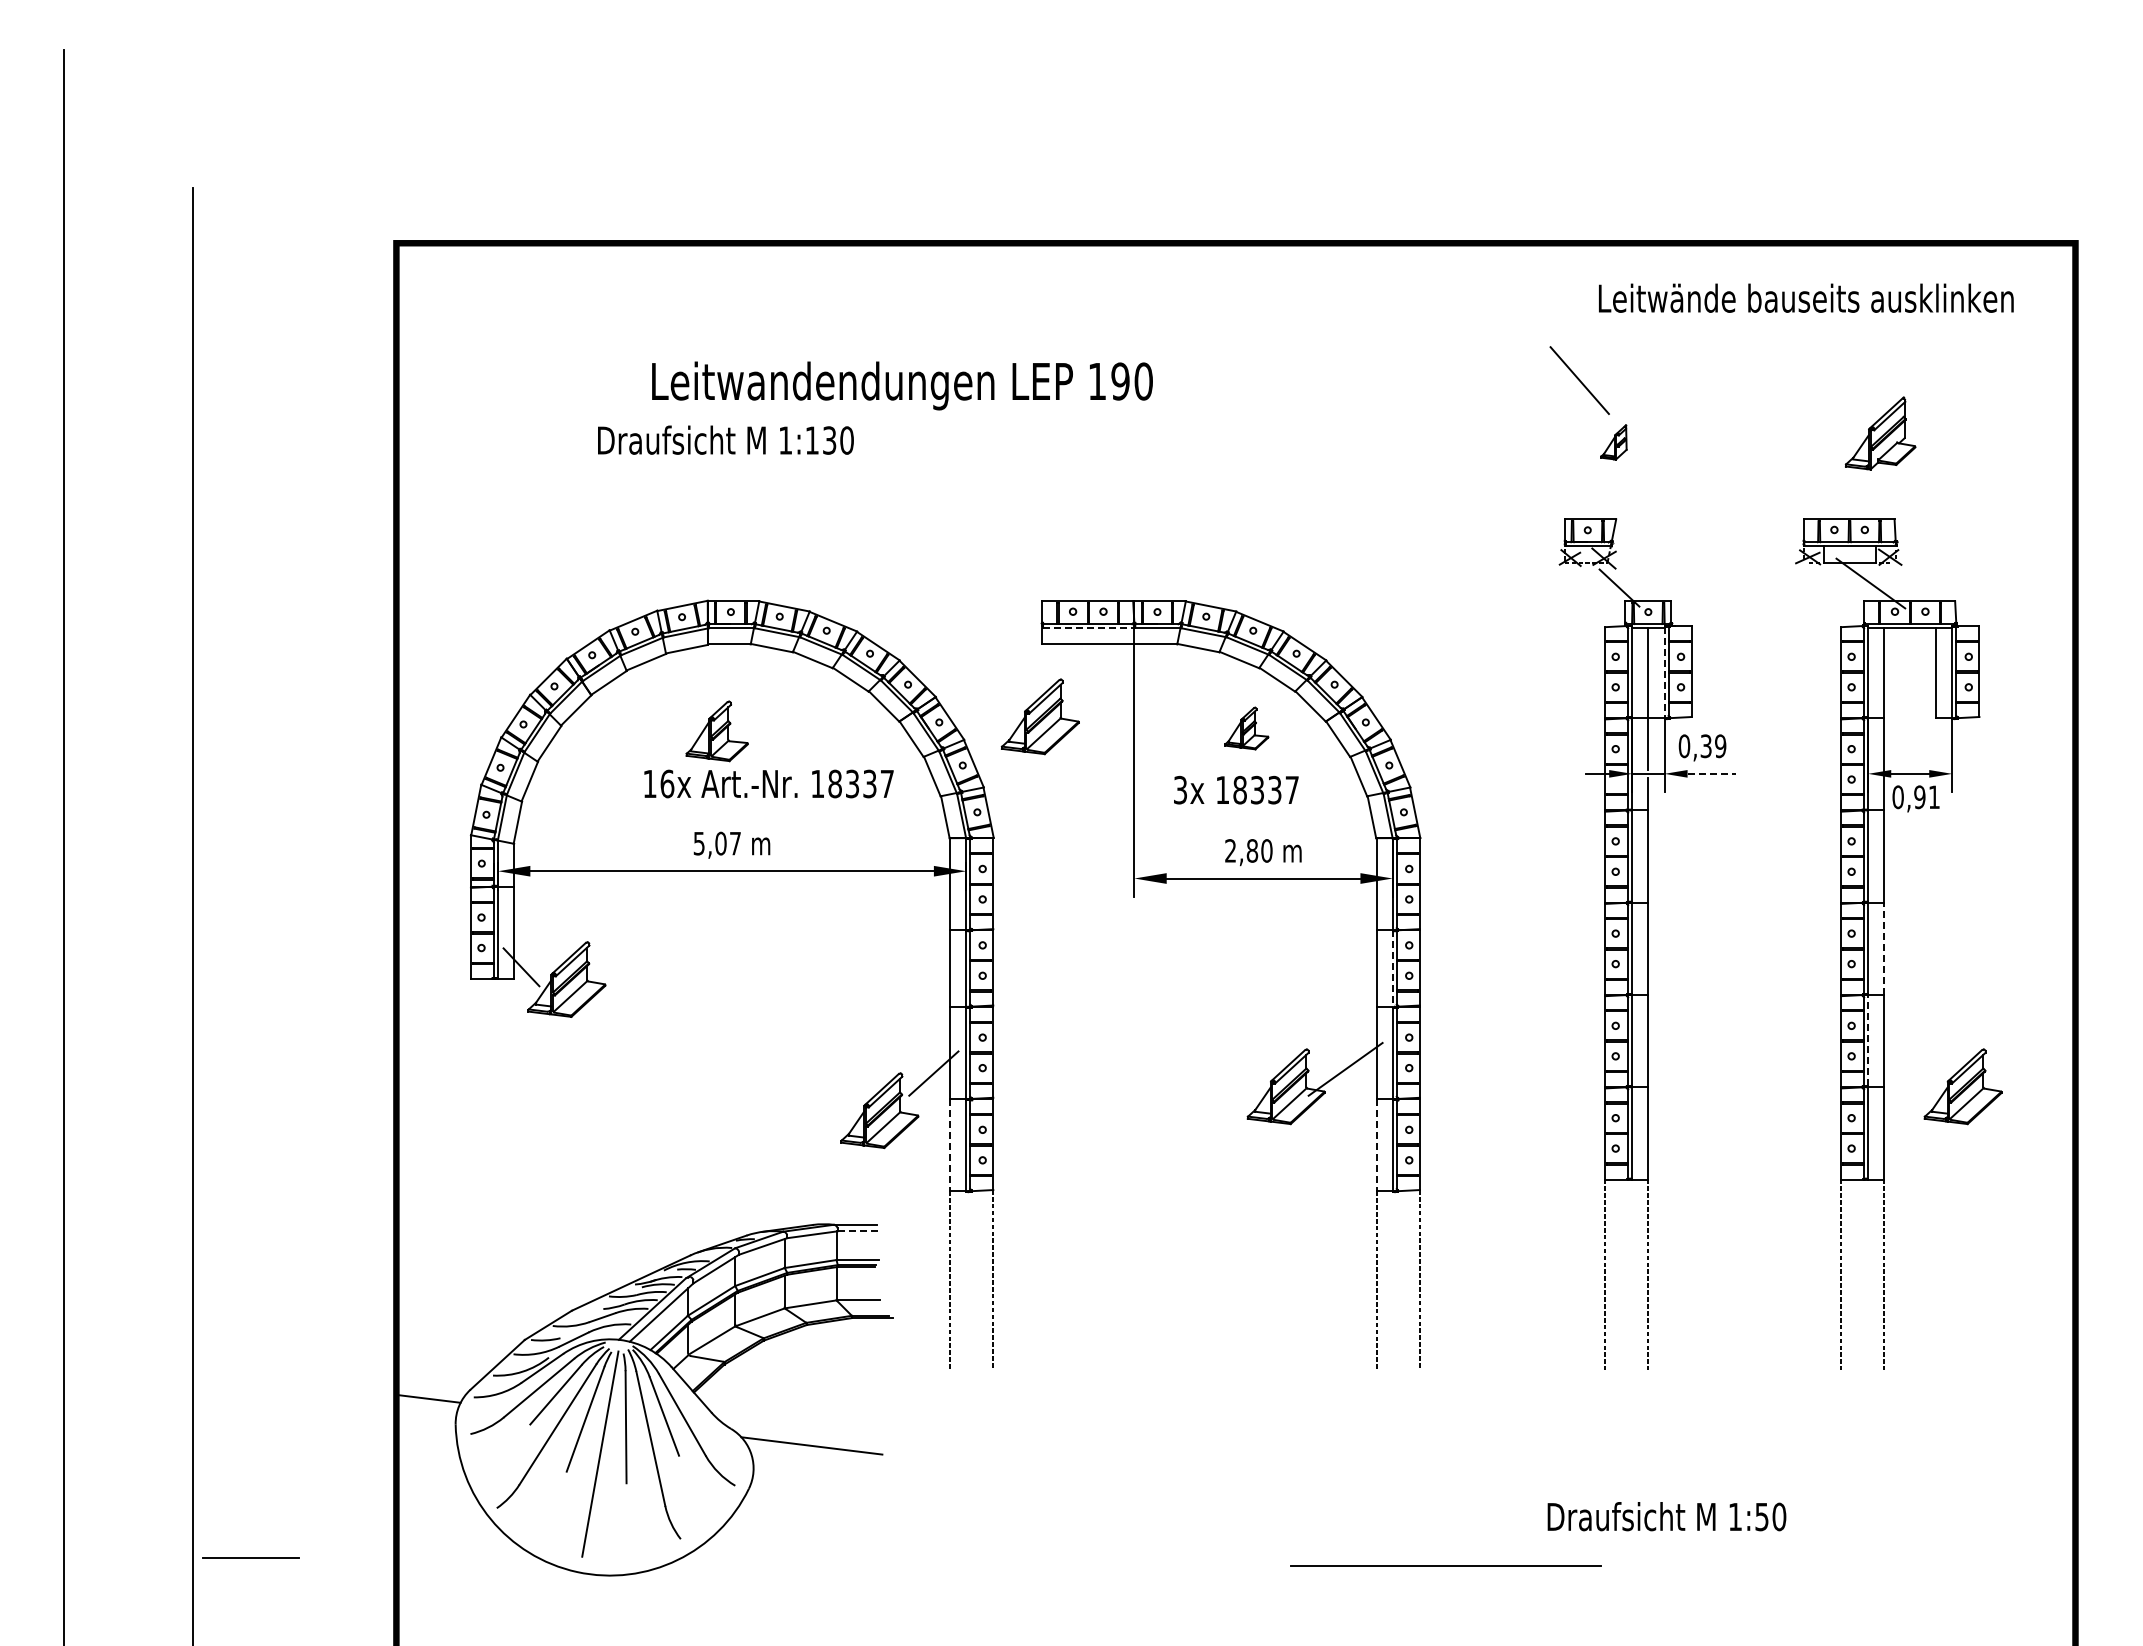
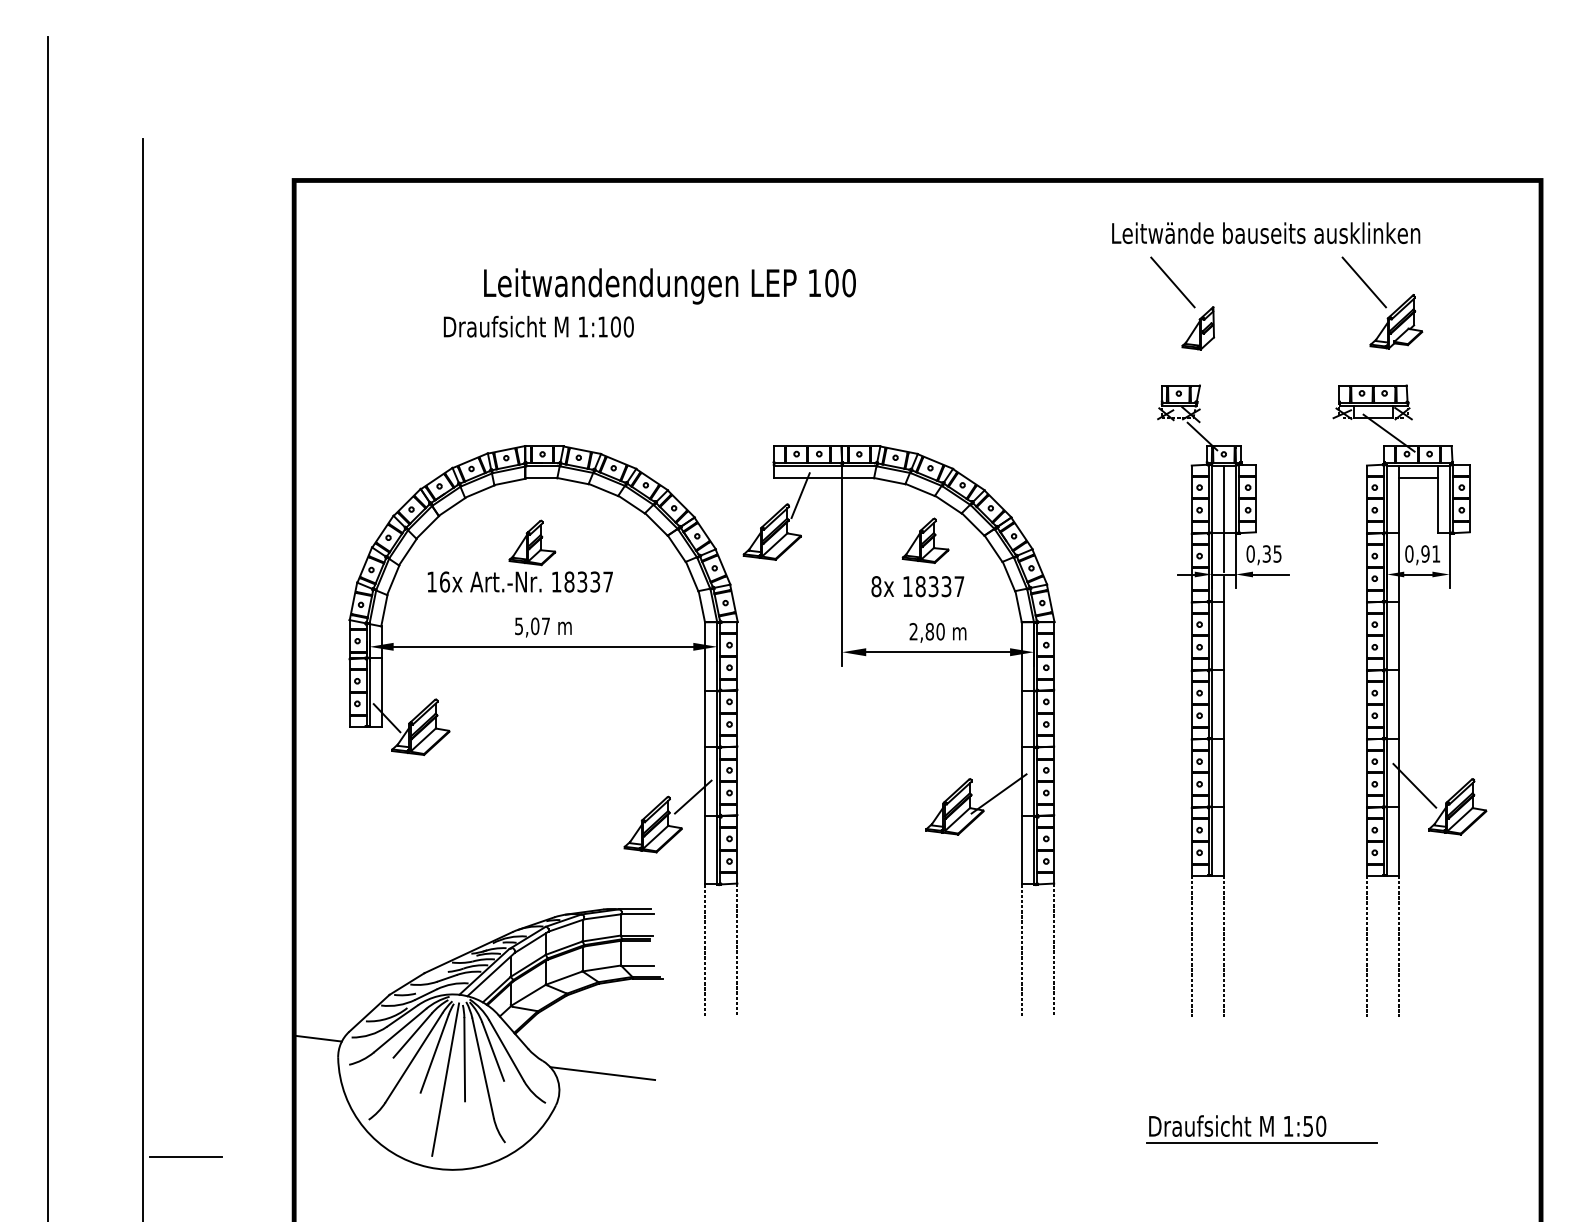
text: (1806, 297) -> (1266, 232), moved
line: (1837, 380) -> (1364, 282), added
text: (1120, 381) -> (831, 283), 190 -> 100
text: (829, 440) -> (615, 326), 1:130 -> 1:100
part: (1613, 442) -> (1197, 328), size x1.67
line: (1089, 628) -> (808, 466), dashed -> solid
line: (1910, 644) -> (1418, 478), added
line: (1078, 667) -> (800, 495), added
line: (1664, 673) -> (1235, 499), dashed -> solid
part: (1246, 728) -> (925, 540), size x1.43
text: (1720, 745) -> (1277, 553), 0,39 -> 0,35
line: (1711, 773) -> (1270, 574), dashed -> solid
text: (768, 783) -> (519, 581), moved
text: (1180, 790) -> (876, 586), 3x -> 8x
text: (1915, 798) -> (1422, 554), moved
line: (1884, 948) -> (1399, 704), dashed -> solid
line: (1392, 969) -> (1033, 719), dashed -> solid
line: (1868, 1039) -> (1387, 771), dashed -> solid
line: (1905, 1058) -> (1414, 785), added
line: (950, 1145) -> (705, 850), dashed -> solid
line: (1376, 1145) -> (1021, 850), dashed -> solid
line: (859, 1231) -> (638, 914), dashed -> solid
line: (1445, 1565) -> (1261, 1143), moved

